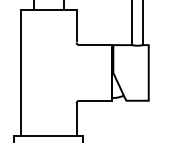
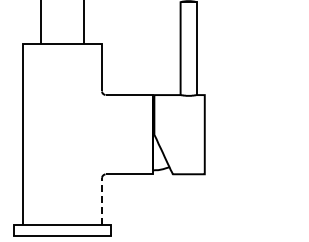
line: (76, 119) -> (101, 201), solid -> dashed

